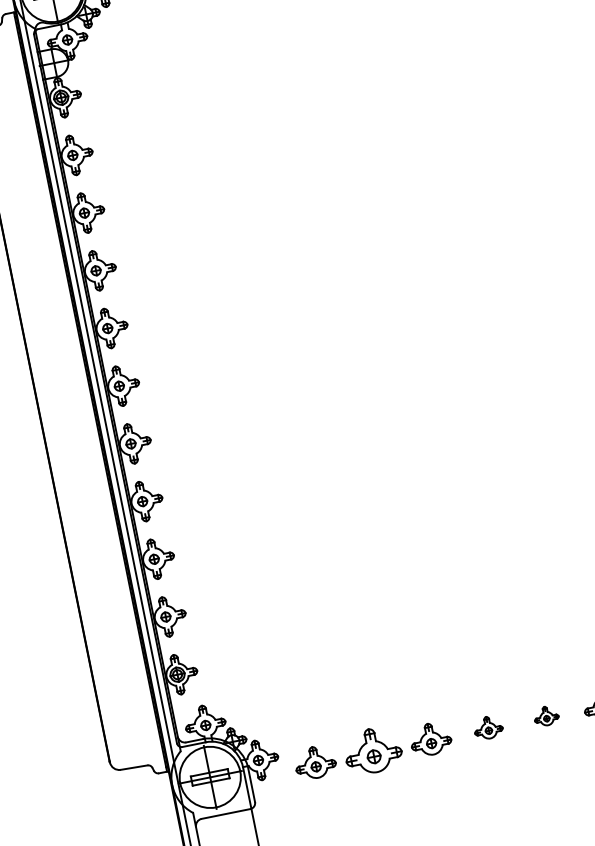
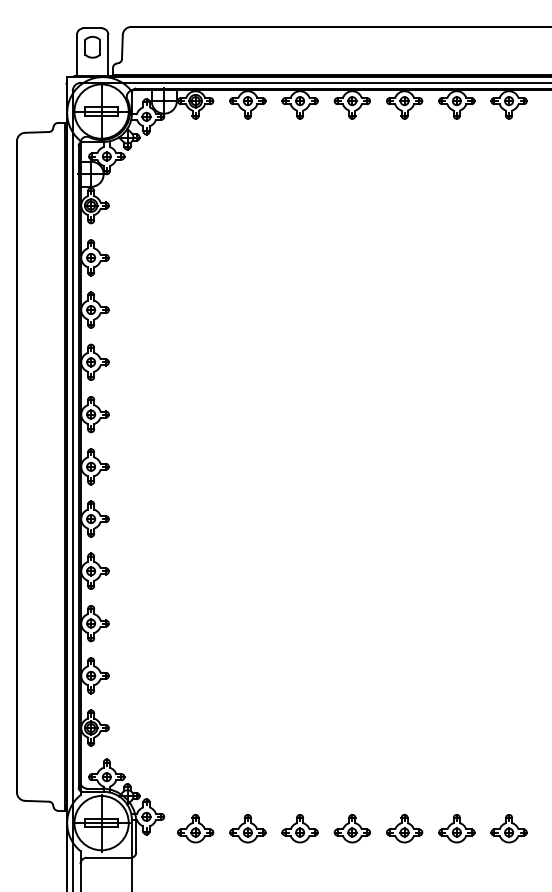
part: (545, 715) -> (404, 828), size x1.67
part: (487, 727) -> (351, 828), size x1.43
part: (372, 750) -> (247, 828), size x0.71

